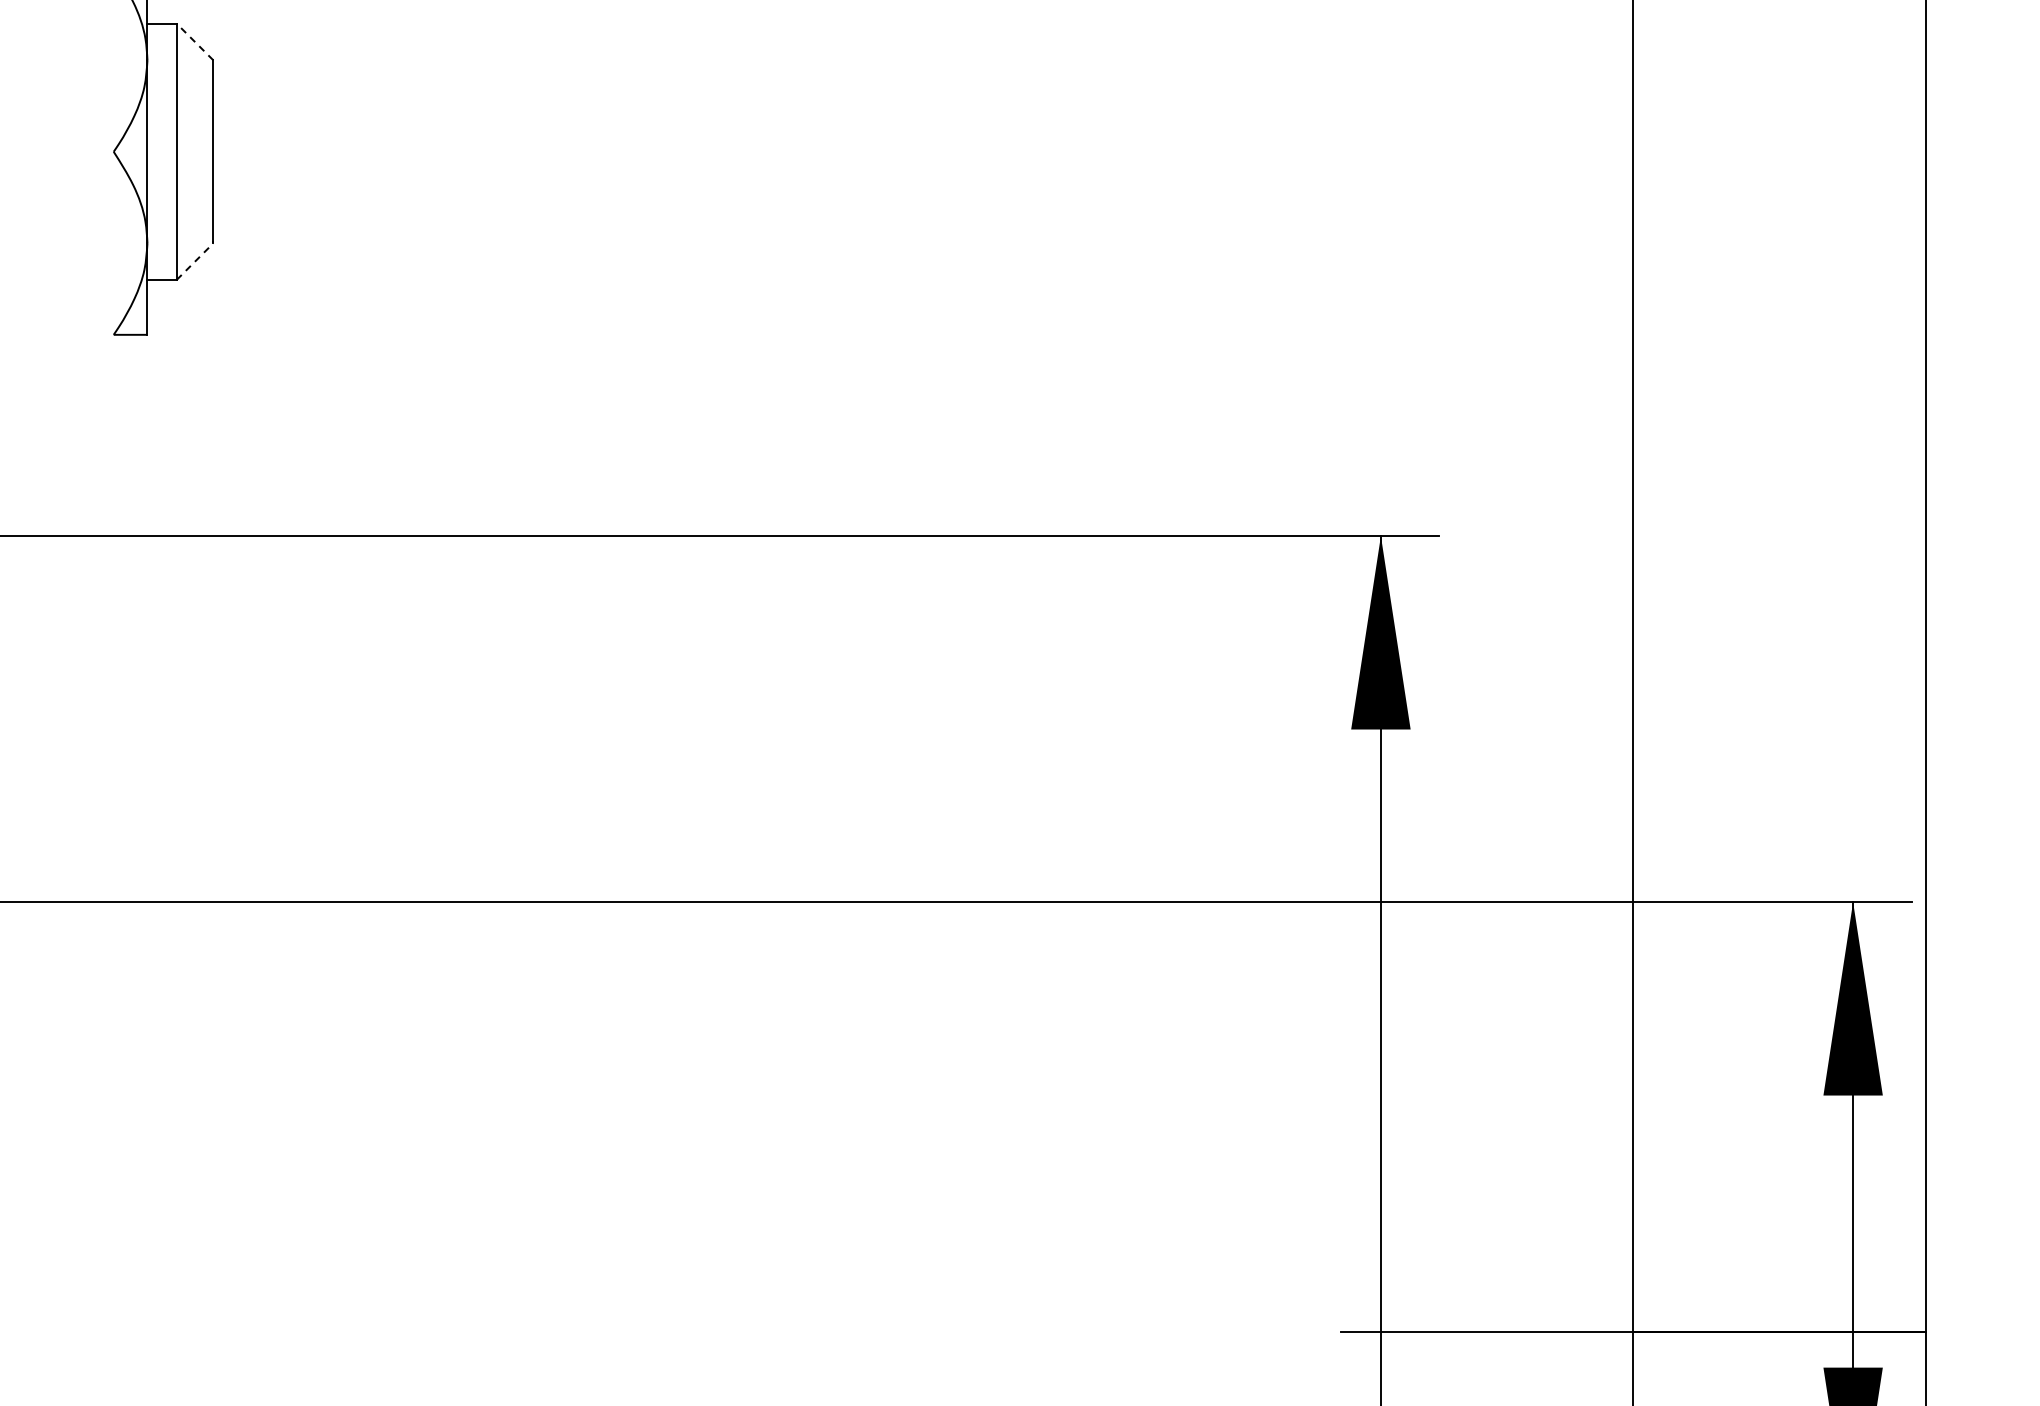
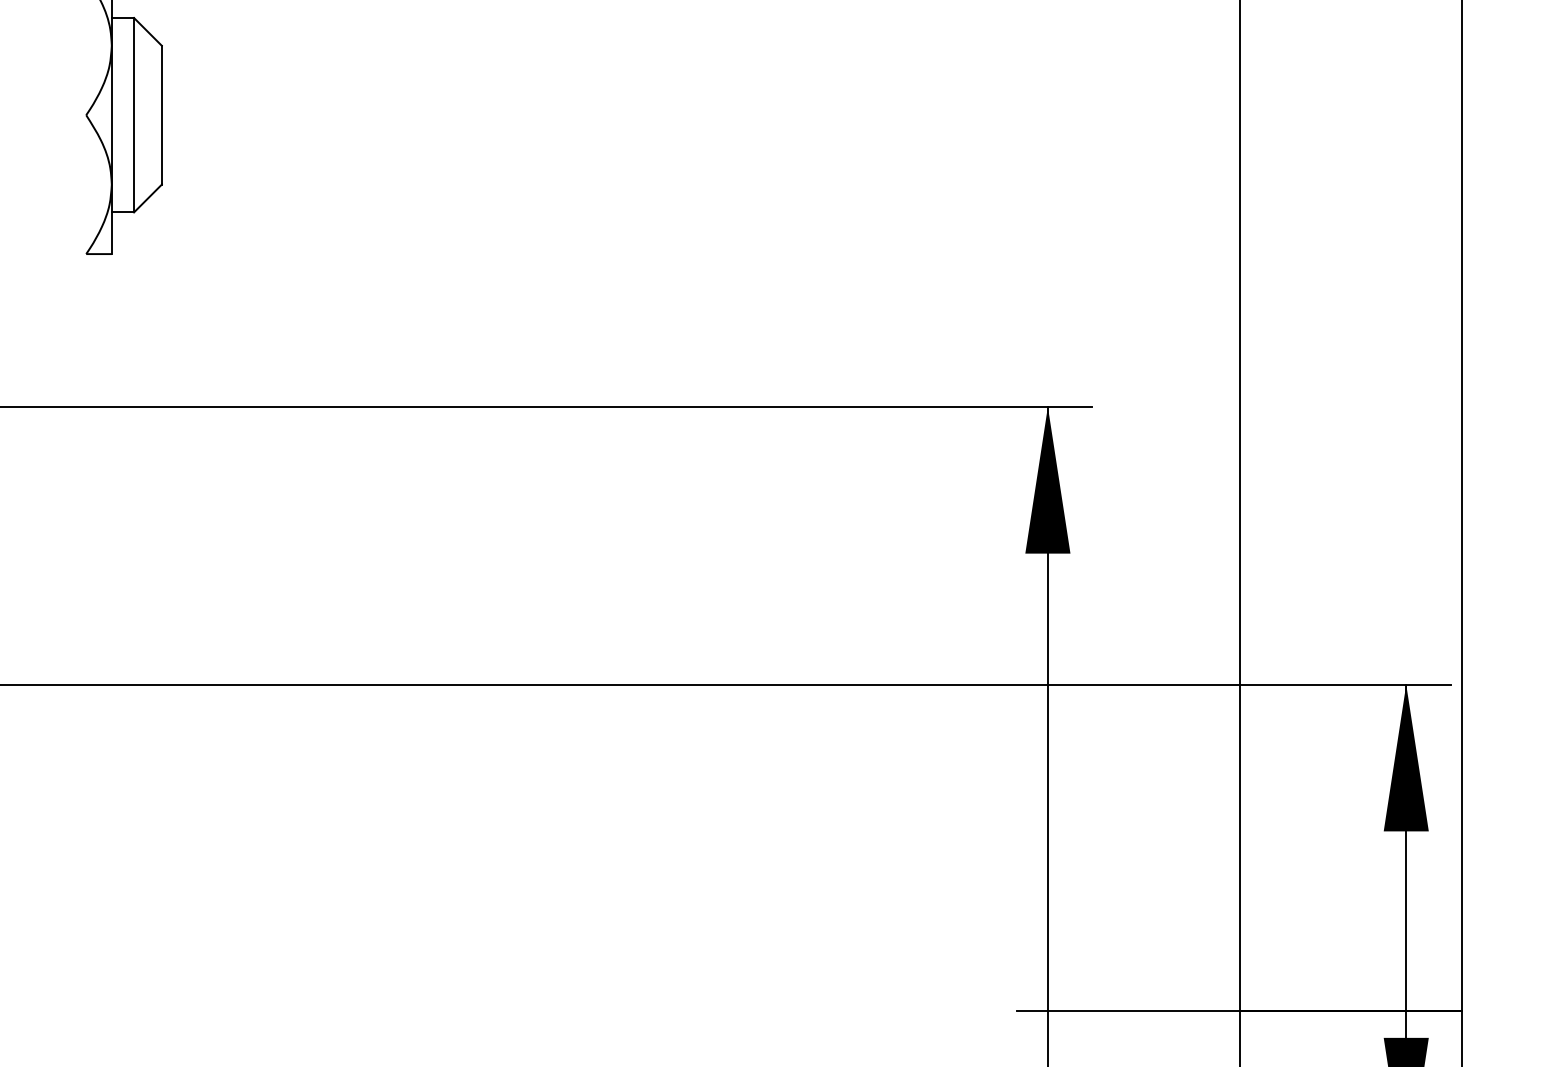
line: (195, 42) -> (148, 32), dashed -> solid
line: (195, 261) -> (148, 198), dashed -> solid

